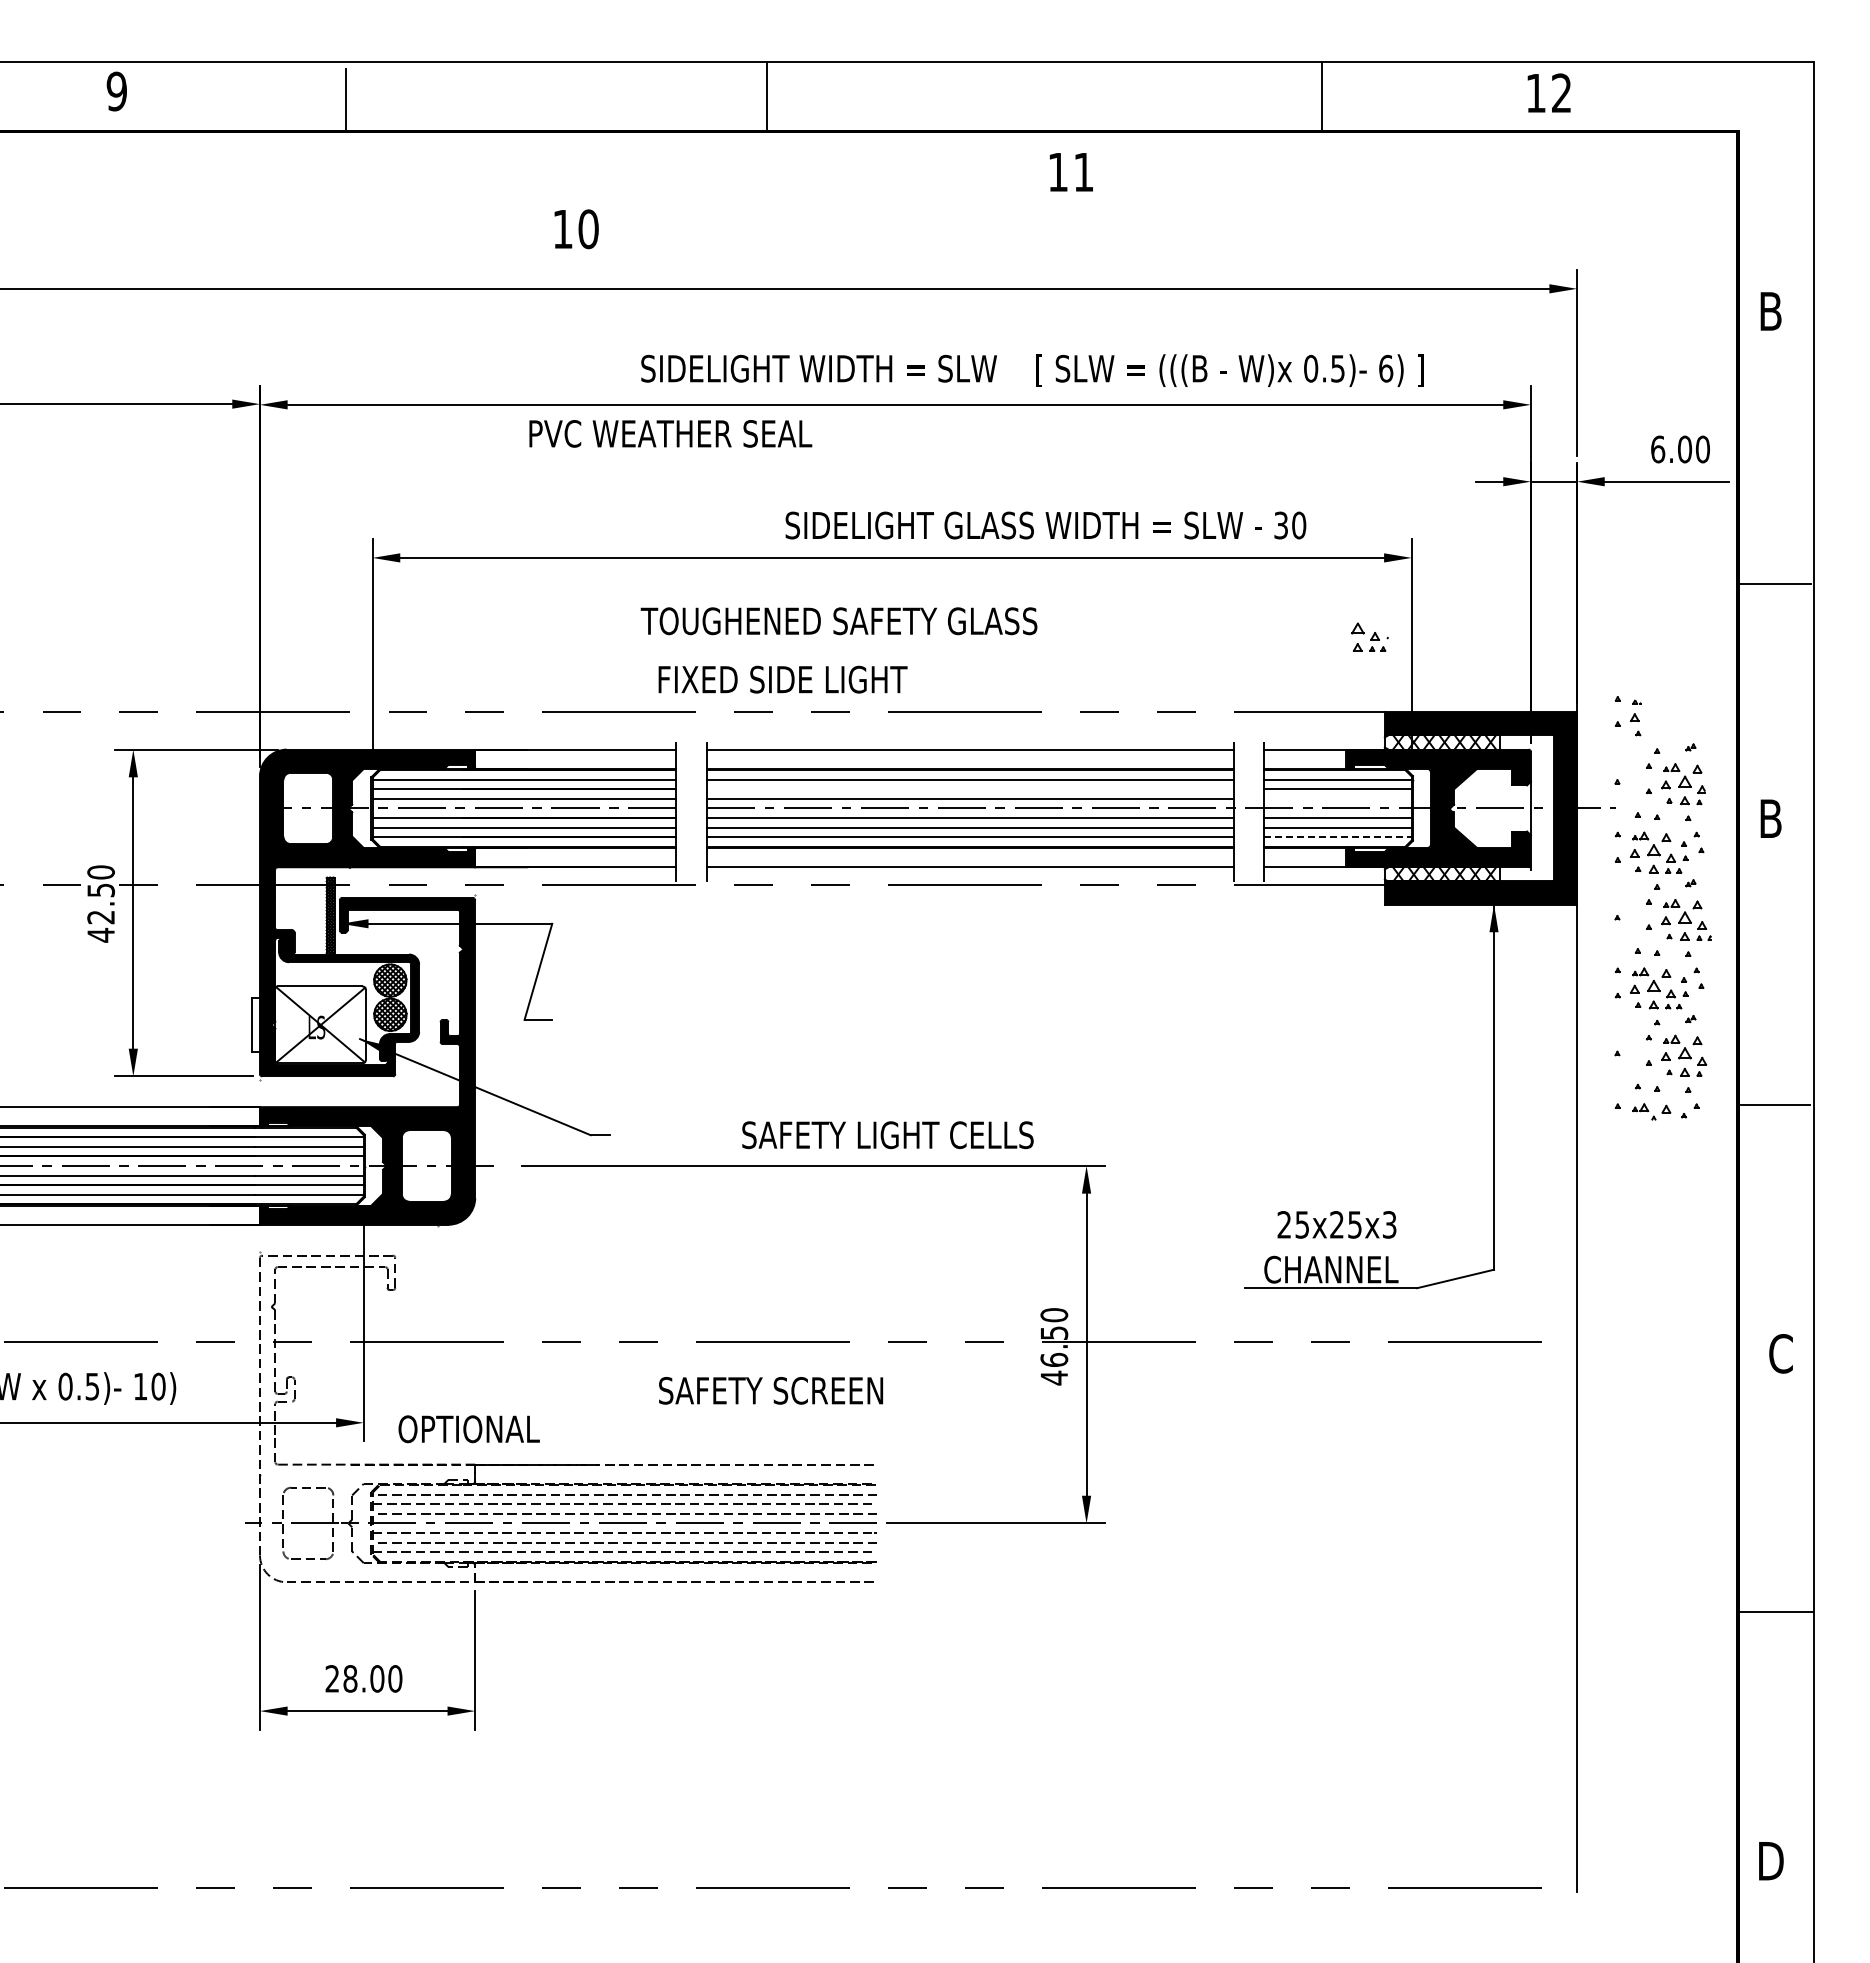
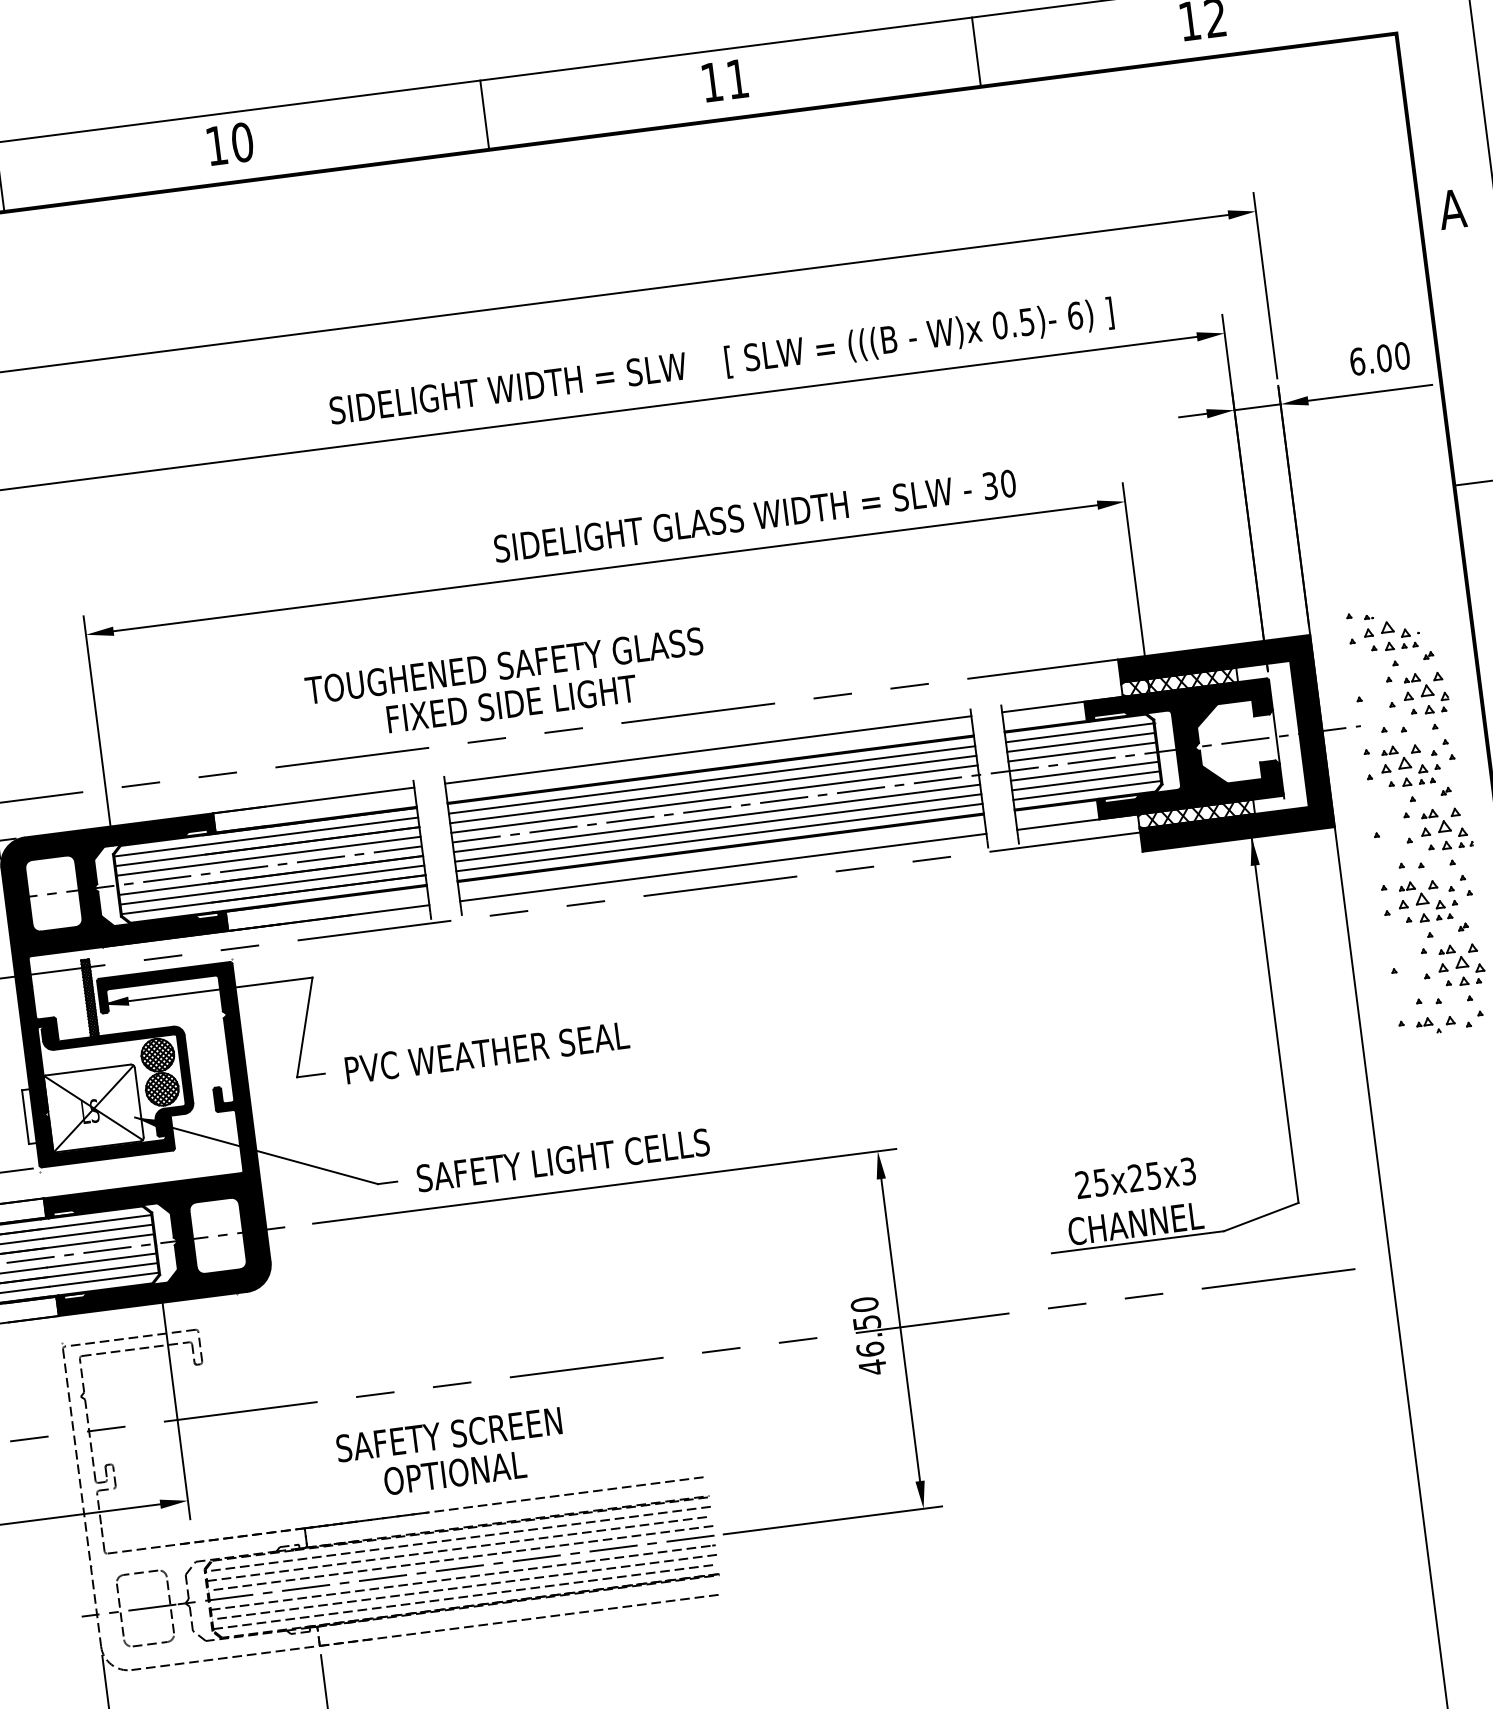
line: (767, 96) -> (484, 114), moved
text: (1070, 172) -> (724, 81), moved
text: (576, 229) -> (230, 144), moved
text: (1770, 311) -> (1452, 209), B -> A
text: (670, 433) -> (487, 1052), moved
text: (838, 621) -> (503, 666), moved
part: (1369, 636) -> (1399, 633), moved
line: (970, 789) -> (713, 789), added
line: (1337, 798) -> (1081, 751), added
line: (1338, 837) -> (1087, 790), dashed -> solid
text: (887, 1135) -> (562, 1160), moved
text: (771, 1390) -> (449, 1434), moved
text: (468, 1429) -> (454, 1473), moved

